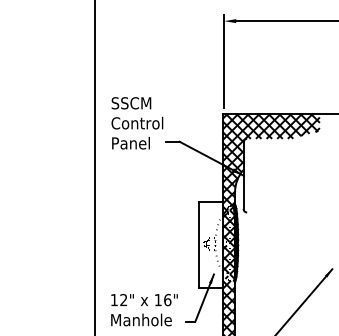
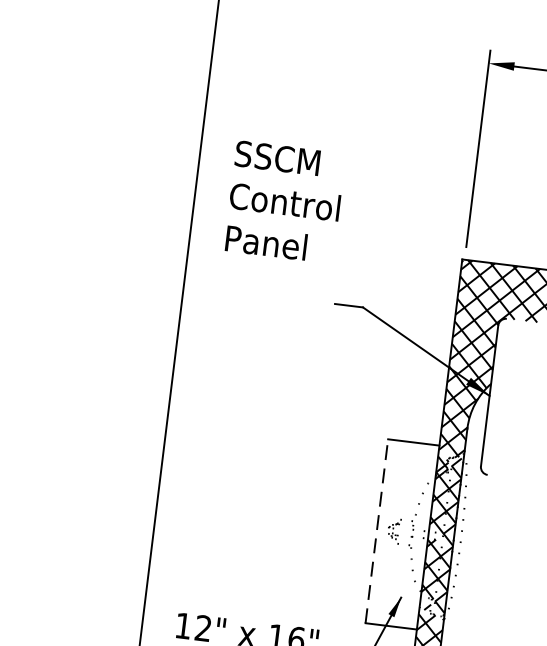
text: (137, 123) -> (285, 202), moved
hatch: (235, 243) -> (454, 537), removed
line: (198, 244) -> (376, 530), solid -> dashed

